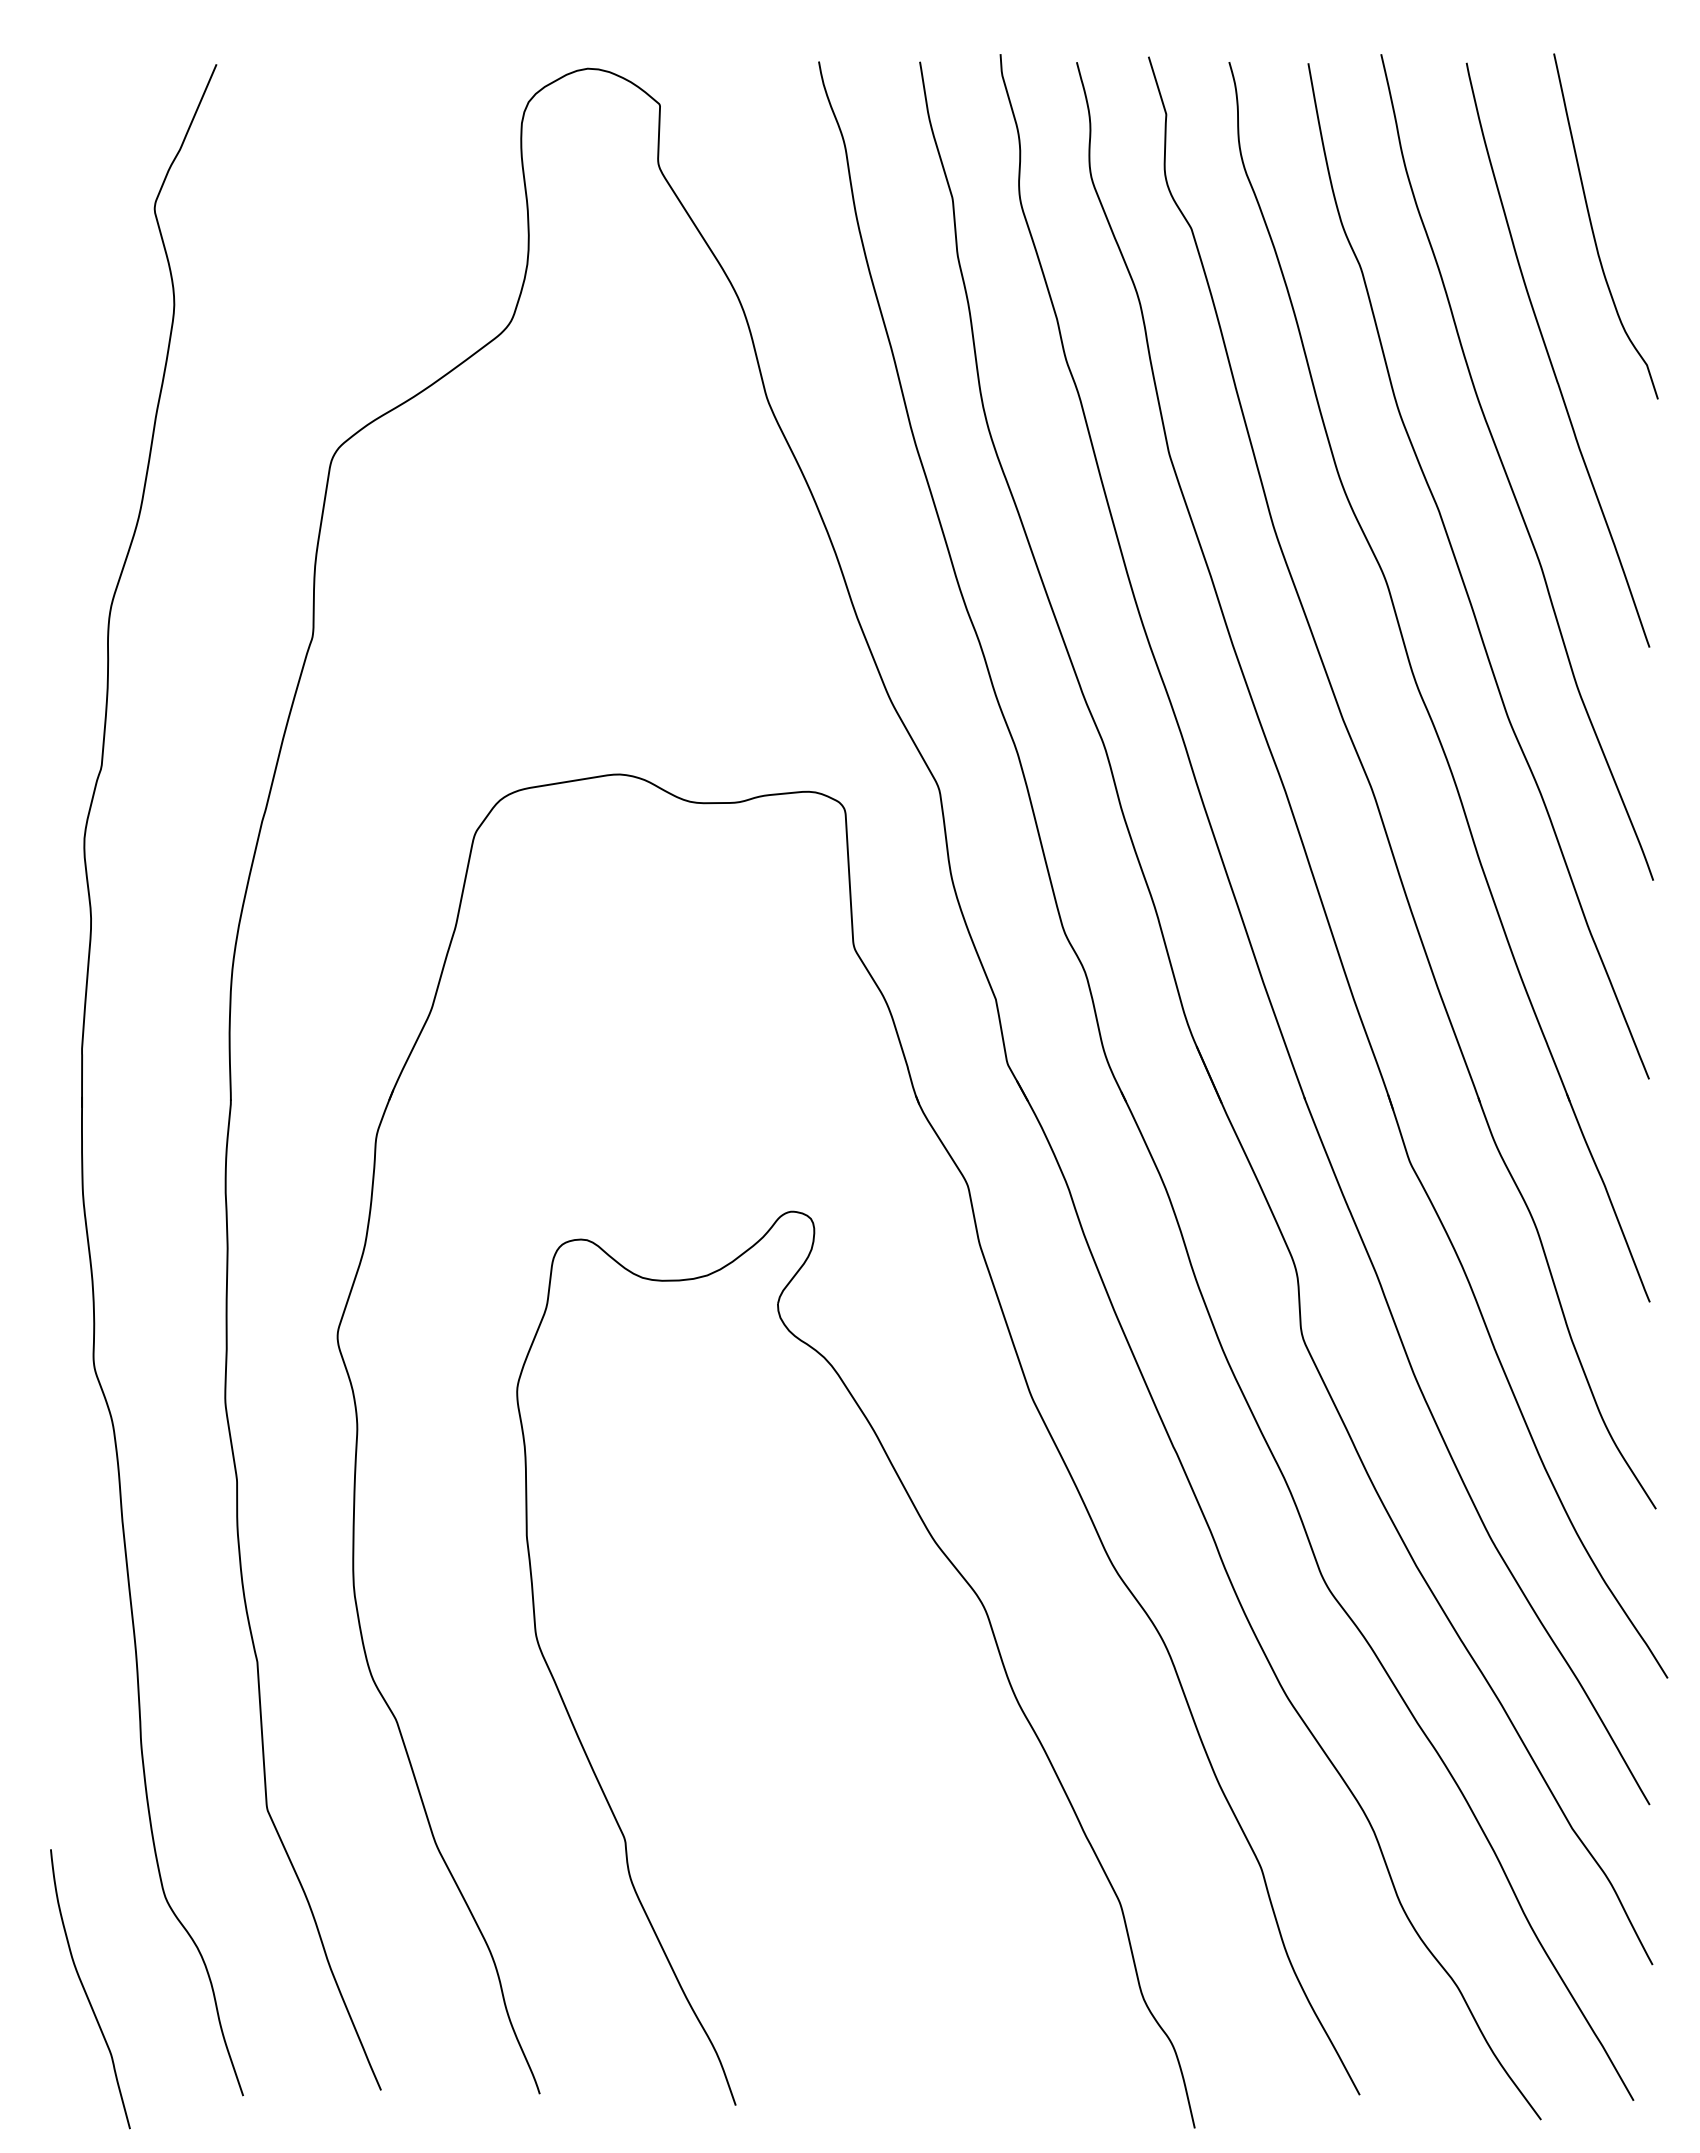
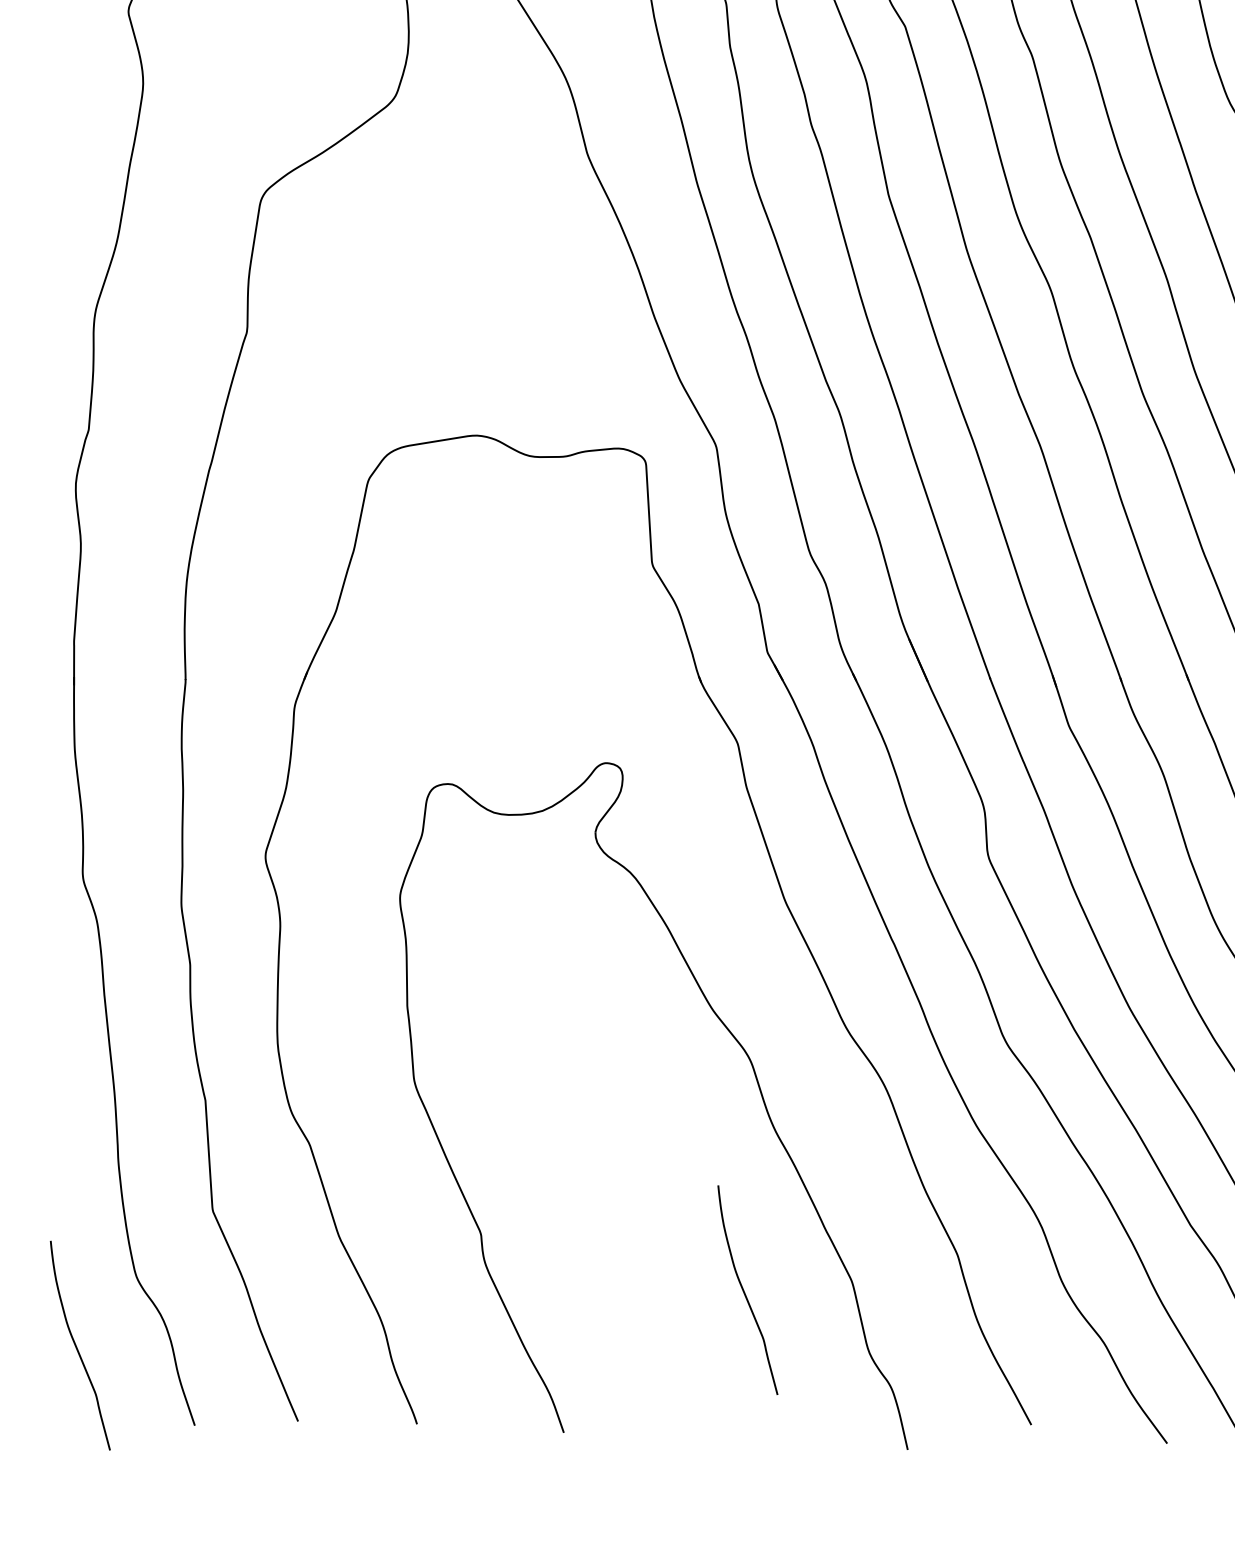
curve: (977, 1917) -> (744, 1291), added

